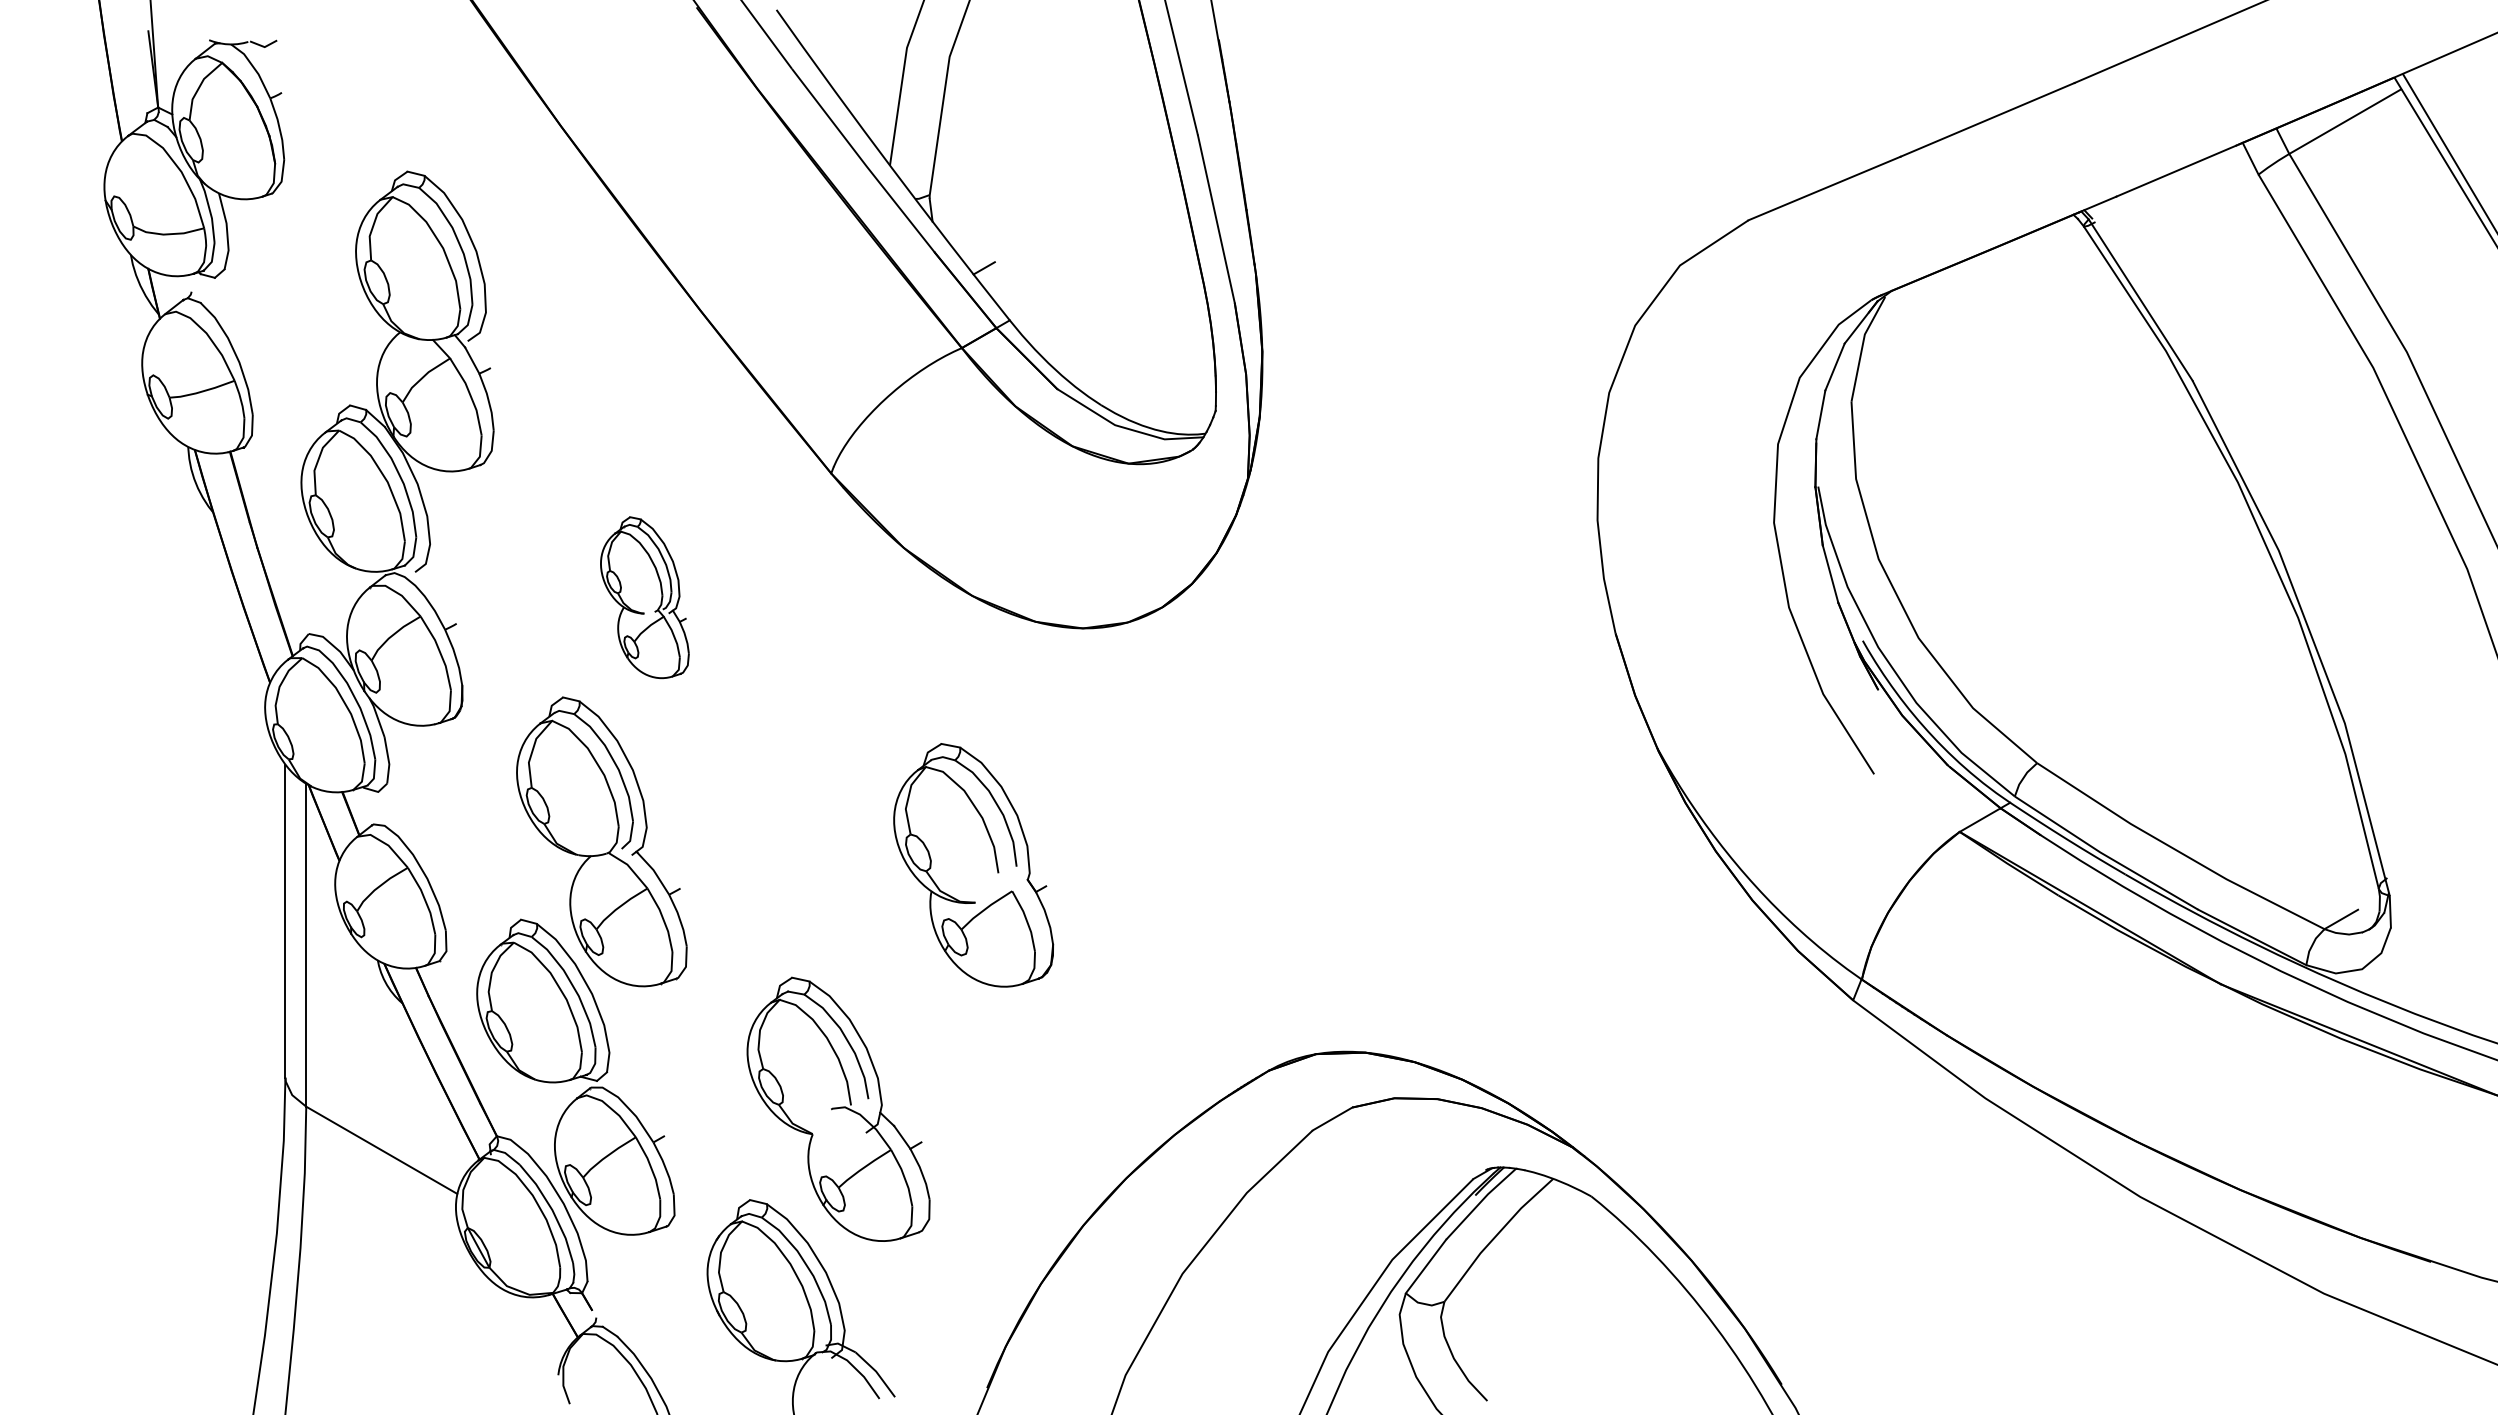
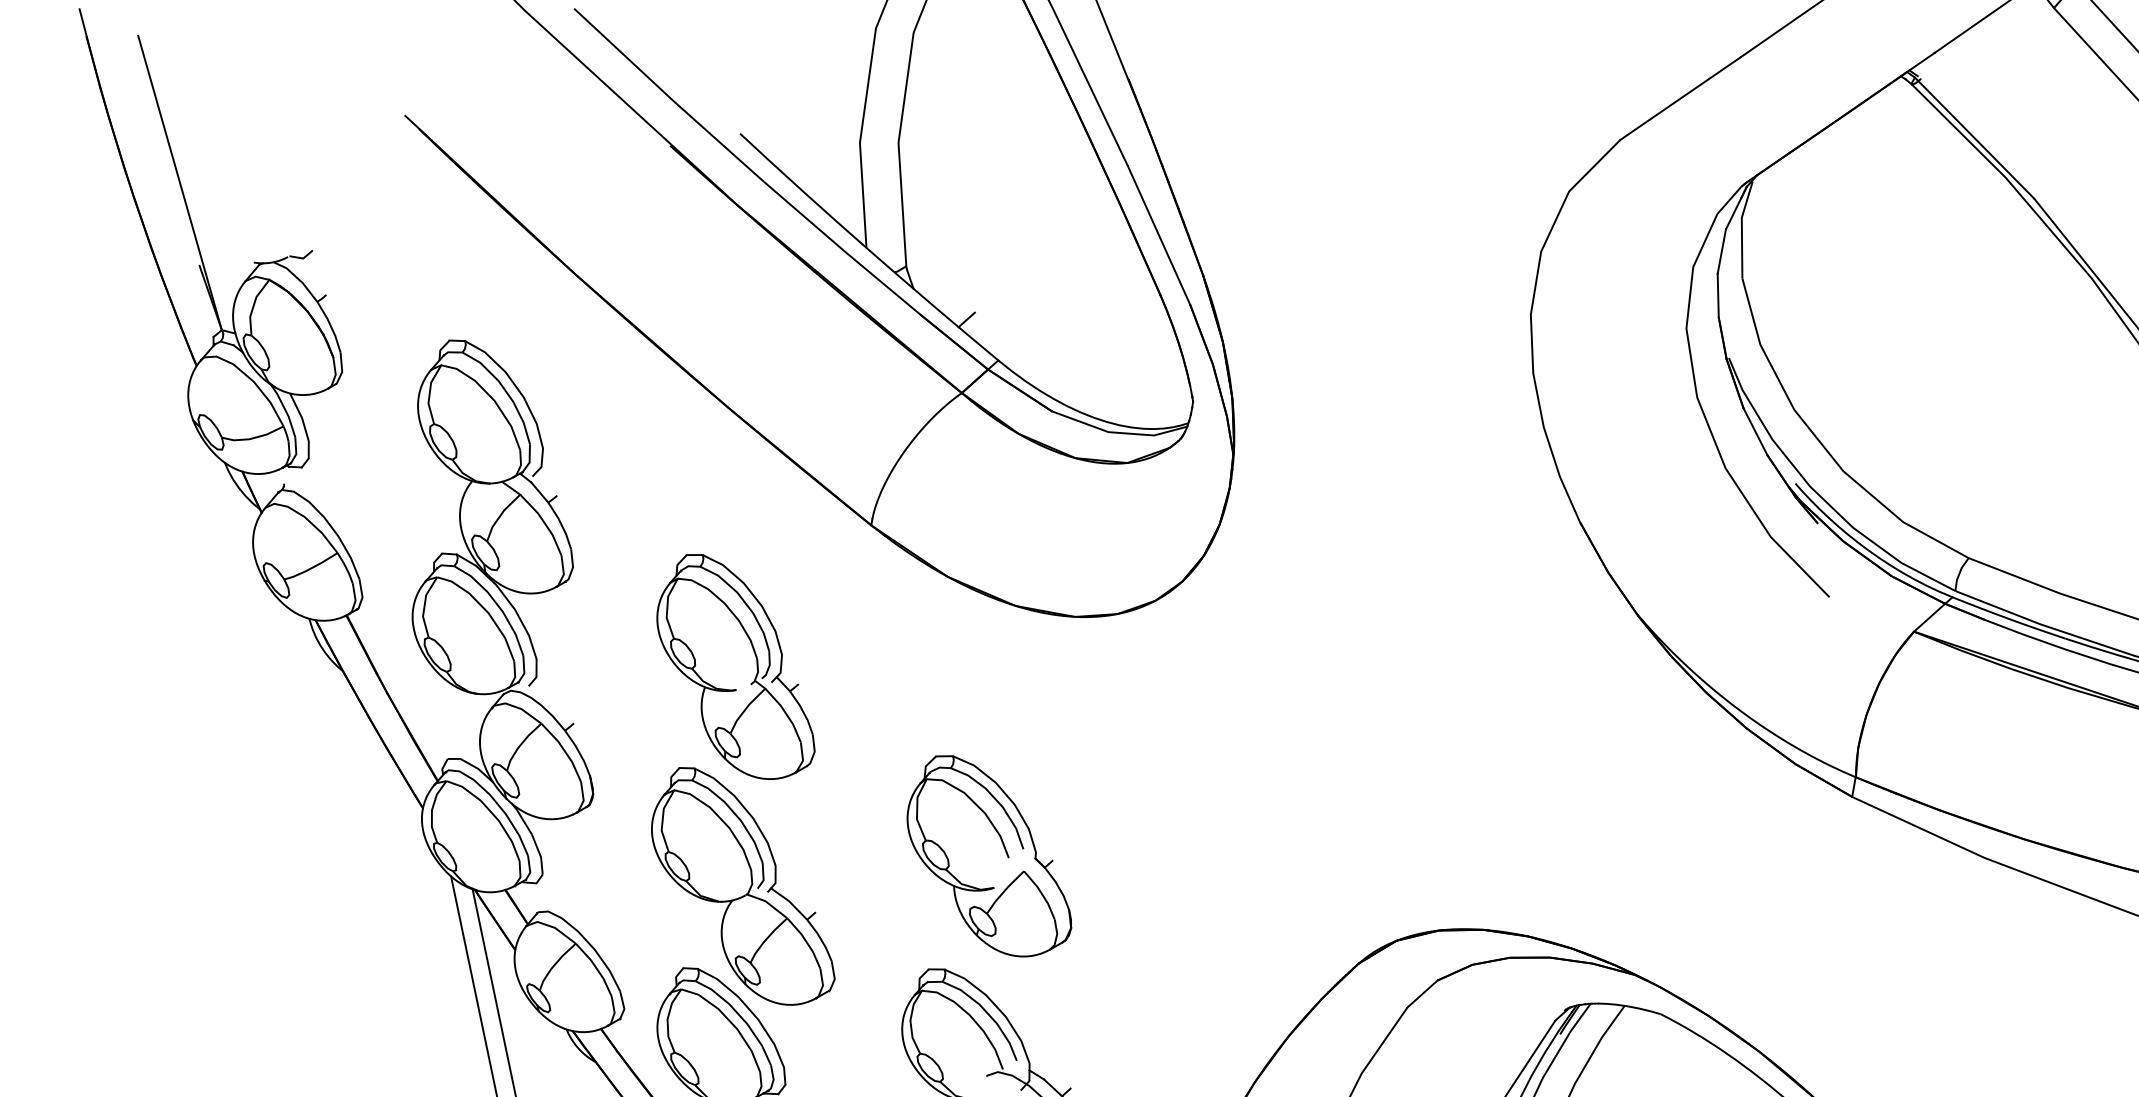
part: (644, 597) -> (731, 666), size x1.67
part: (973, 865) -> (985, 855), moved

